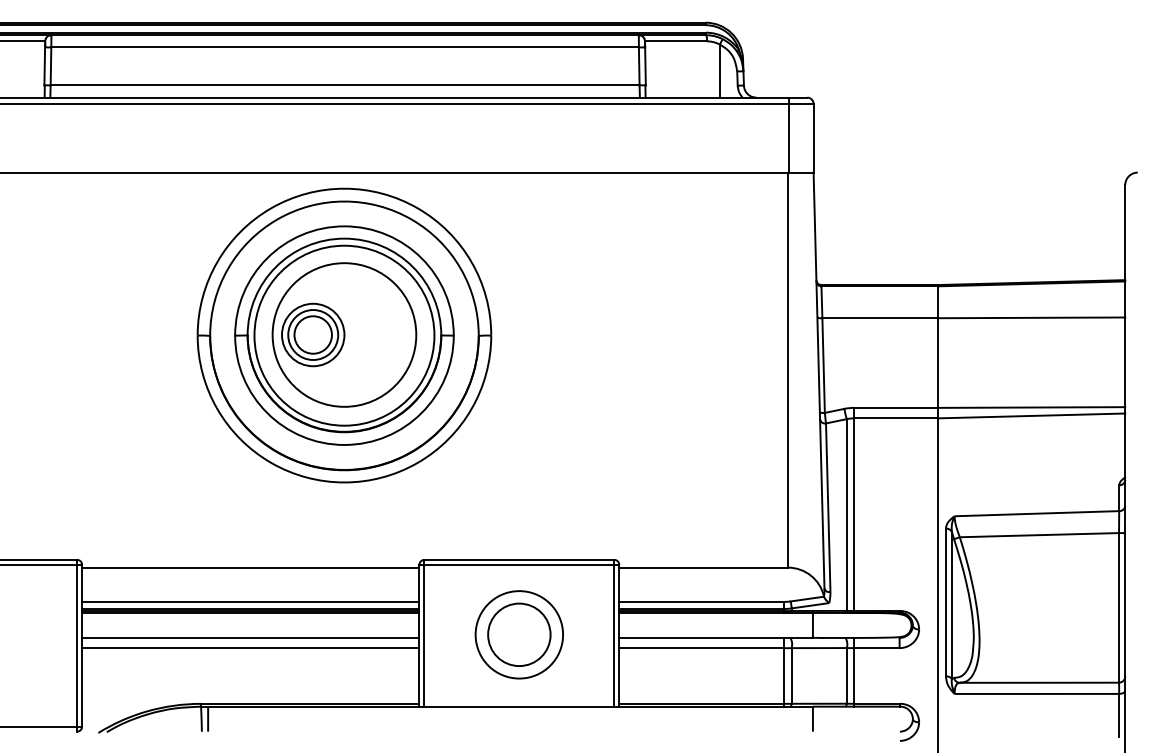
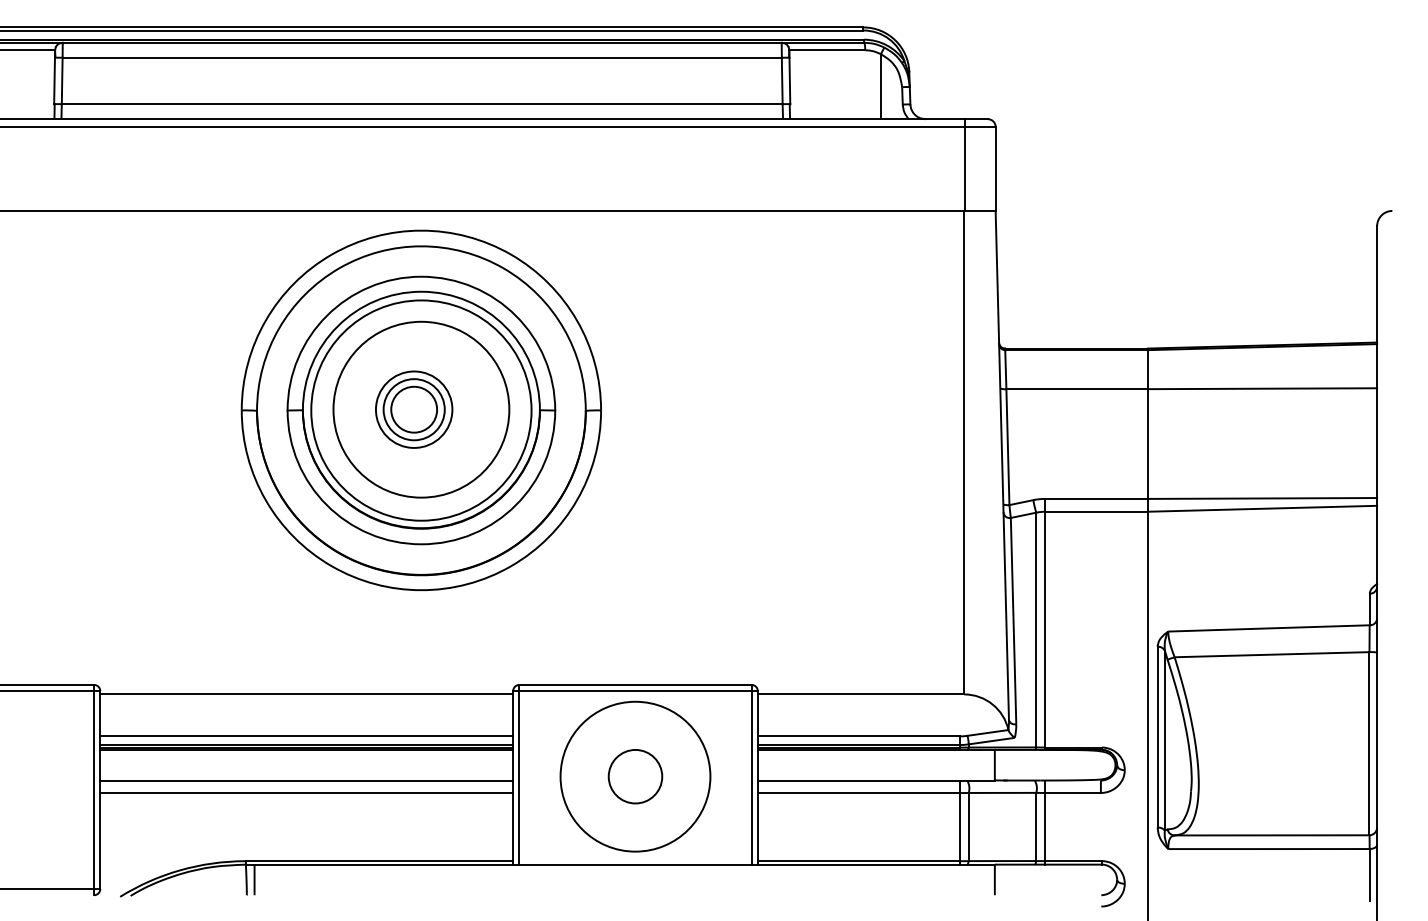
part: (313, 334) -> (414, 409), moved
circle: (519, 634) -> (635, 776), size x0.7
circle: (519, 634) -> (635, 776), size x1.4

